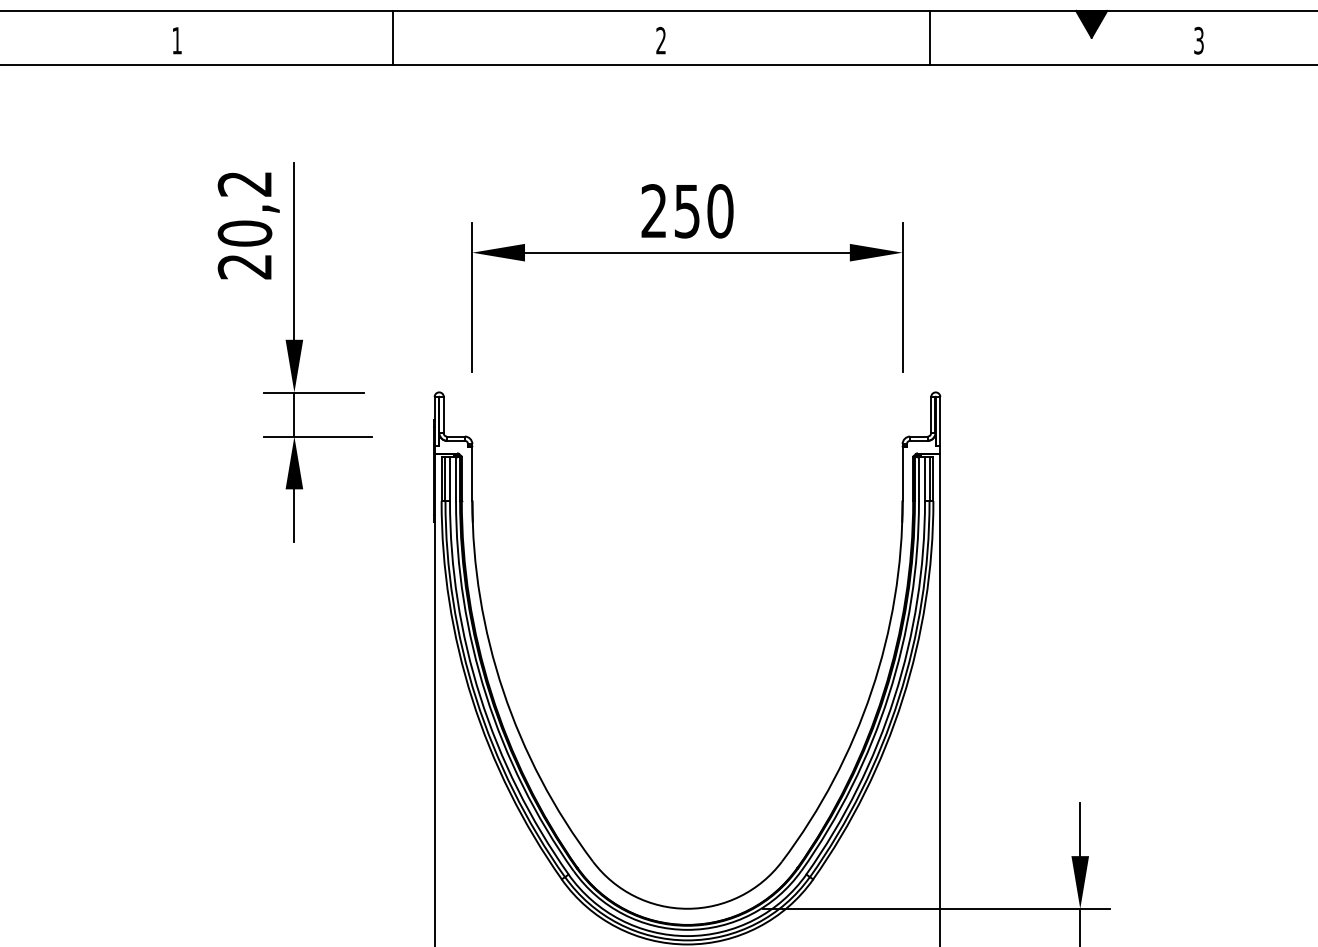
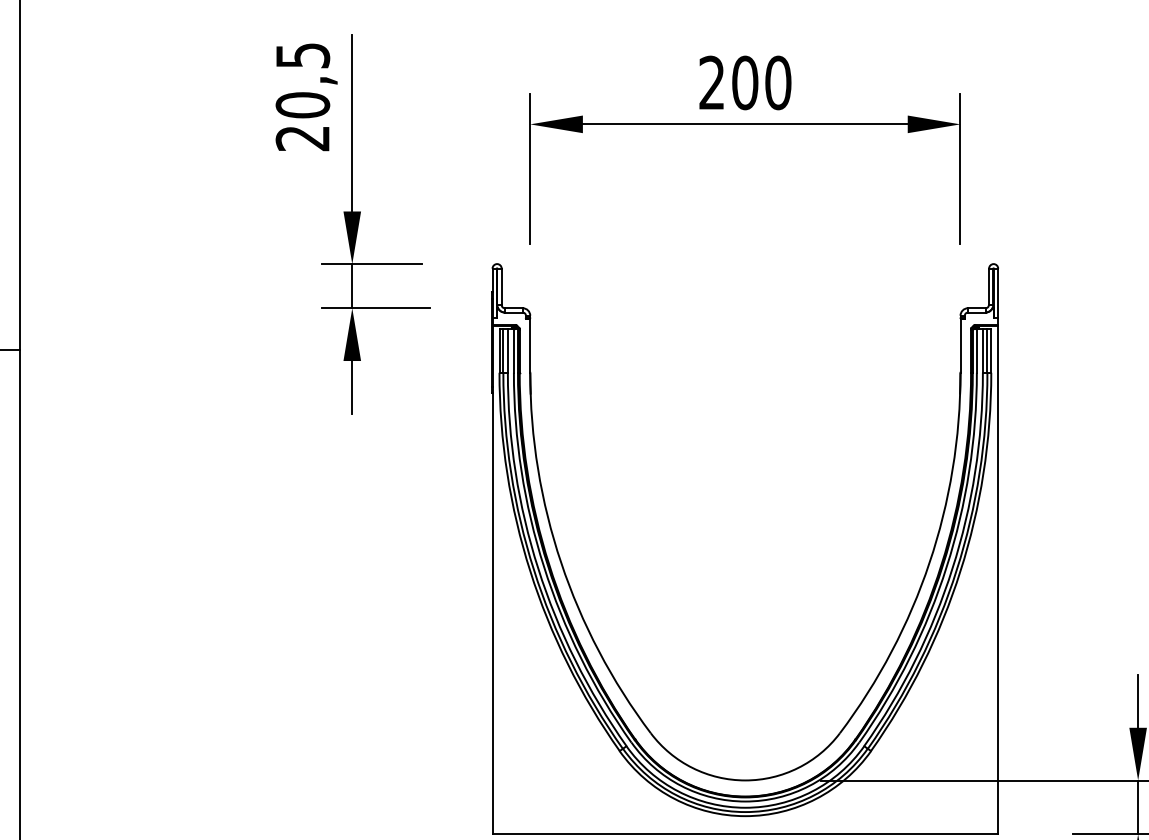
text: (244, 184) -> (302, 56), 20,2 -> 20,5
text: (687, 211) -> (745, 83), 250 -> 200

